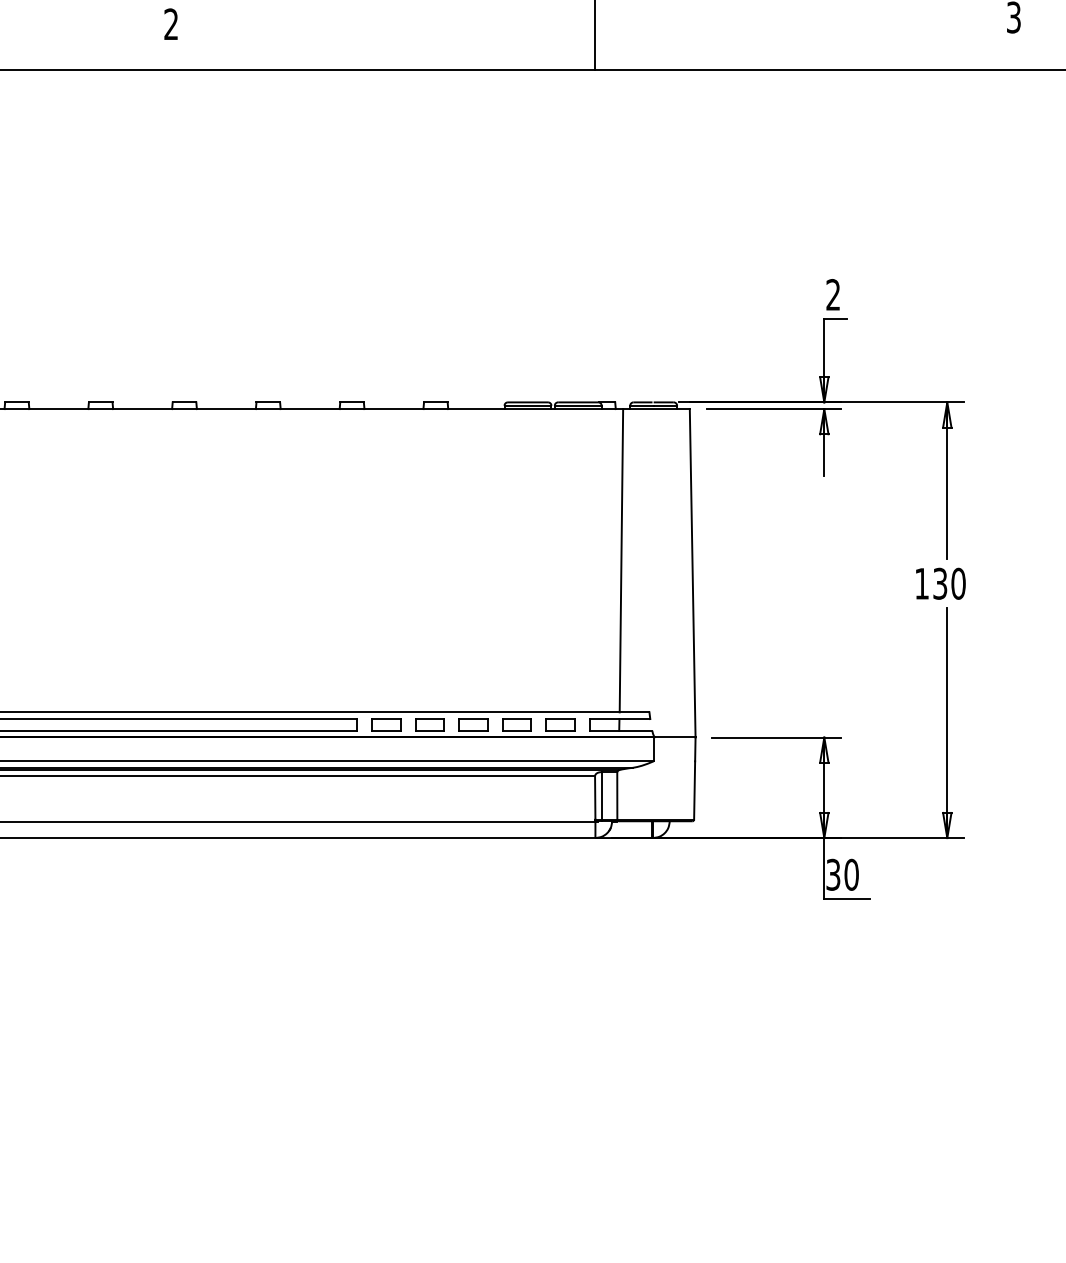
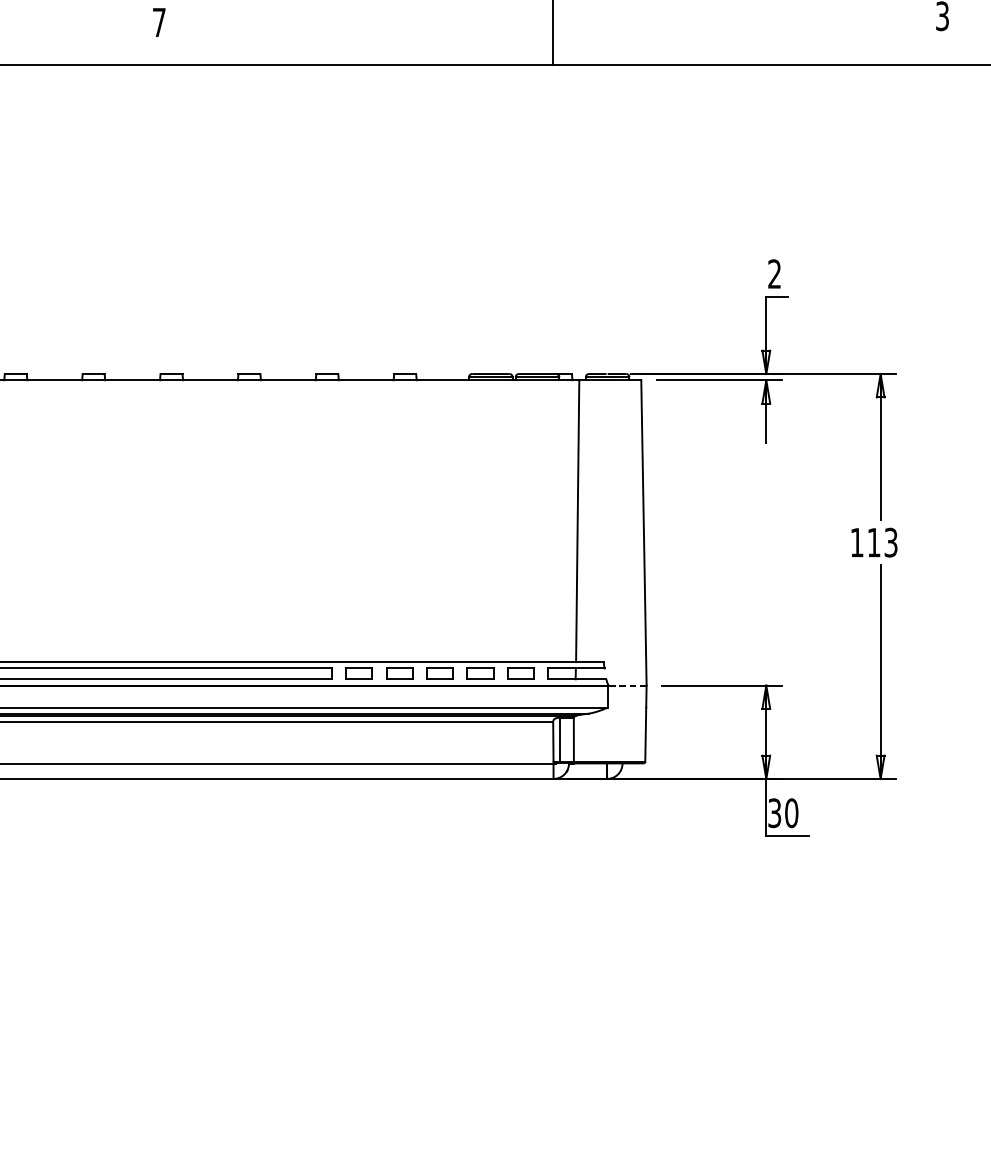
text: (171, 23) -> (159, 21), 2 -> 7
text: (949, 583) -> (882, 542), 130 -> 113
line: (675, 737) -> (627, 685), solid -> dashed

